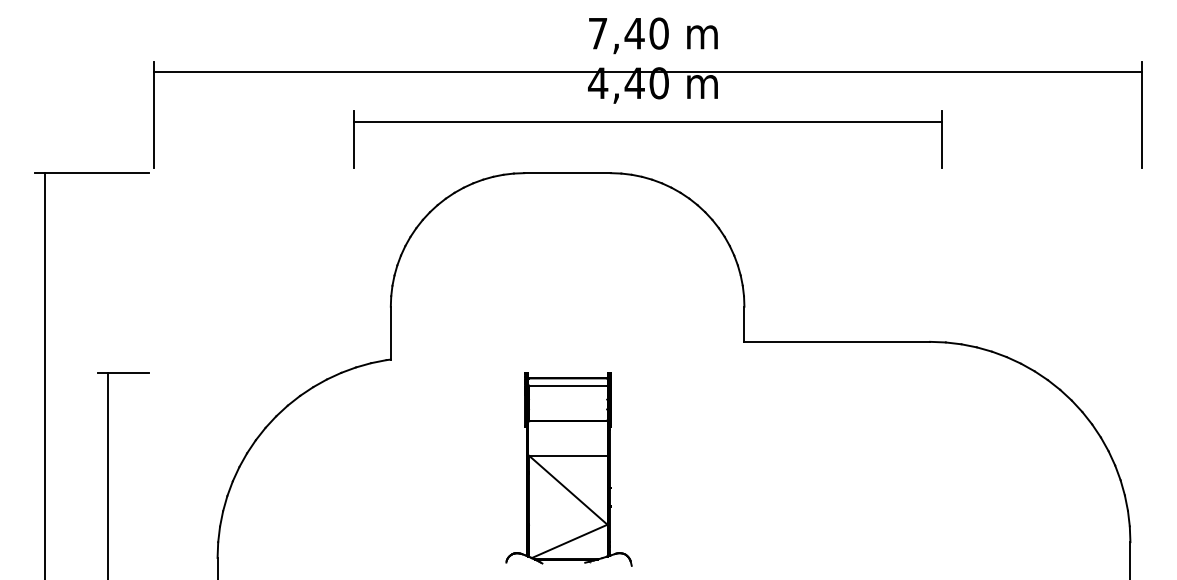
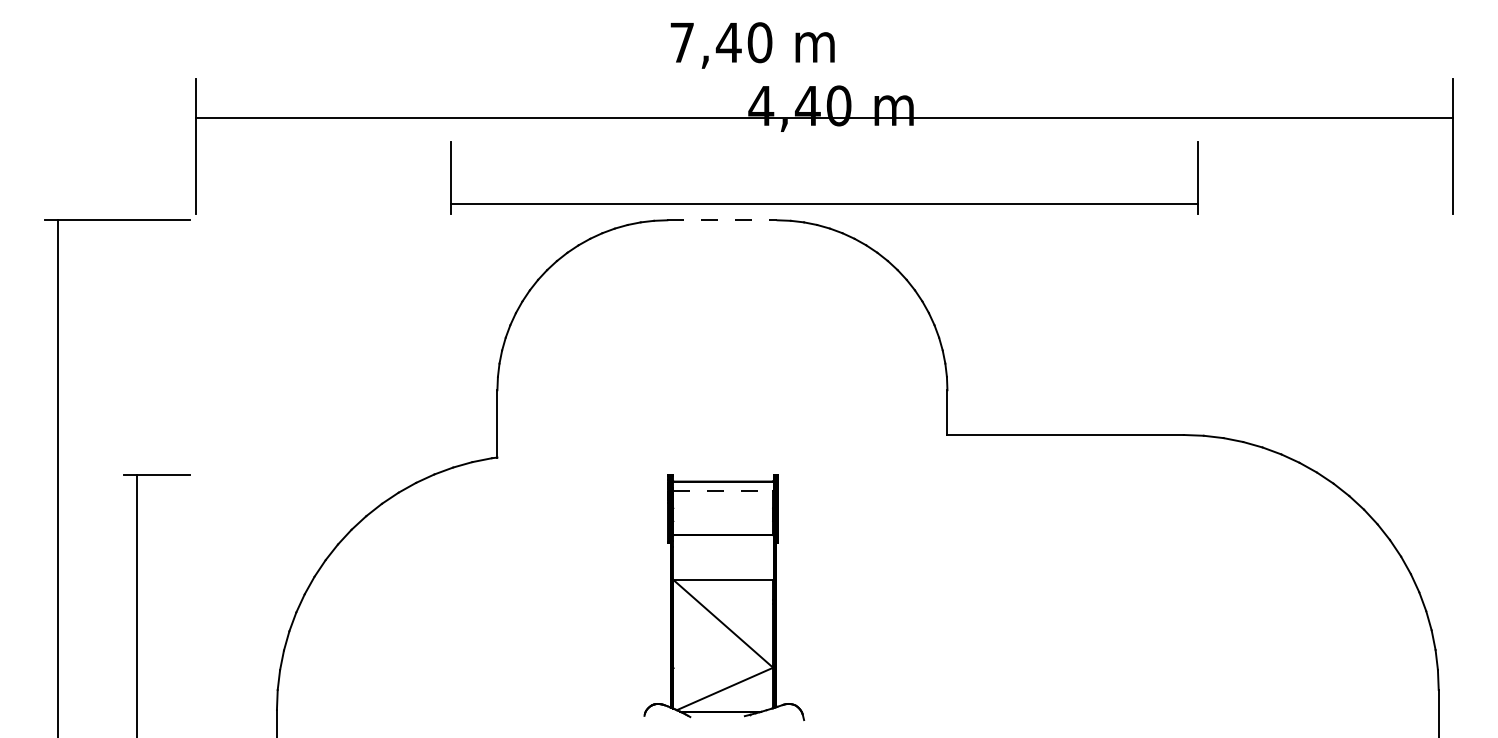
text: (653, 35) -> (752, 45), moved
line: (647, 71) -> (824, 117), moved
line: (647, 121) -> (824, 204), moved
line: (568, 173) -> (723, 220), solid -> dashed
line: (568, 385) -> (723, 490), solid -> dashed

